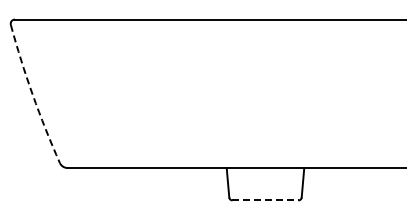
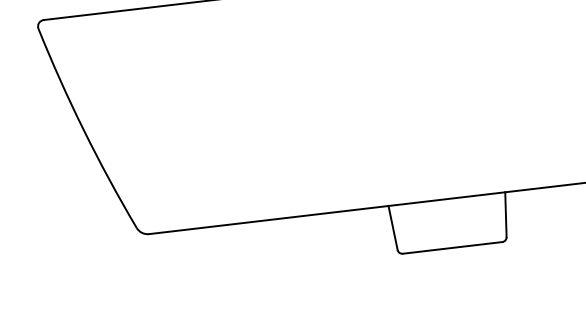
arc: (32, 94) -> (83, 129), dashed -> solid
line: (265, 200) -> (452, 247), dashed -> solid

